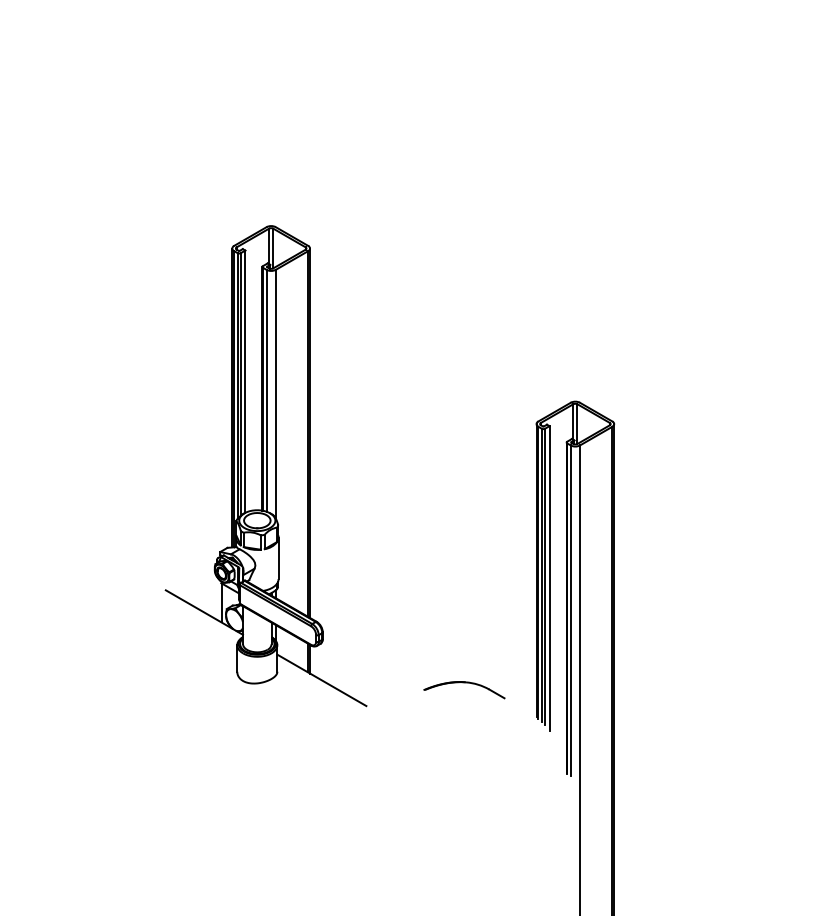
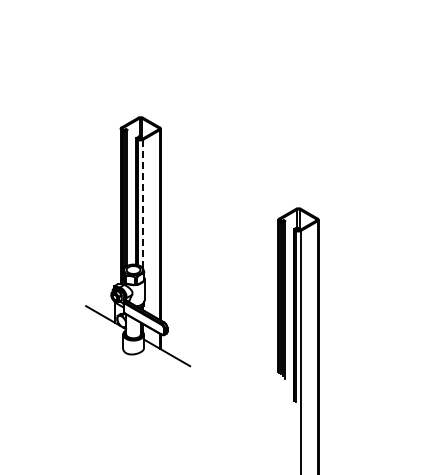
line: (276, 394) -> (143, 204), solid -> dashed
part: (463, 689) -> (240, 357), removed

